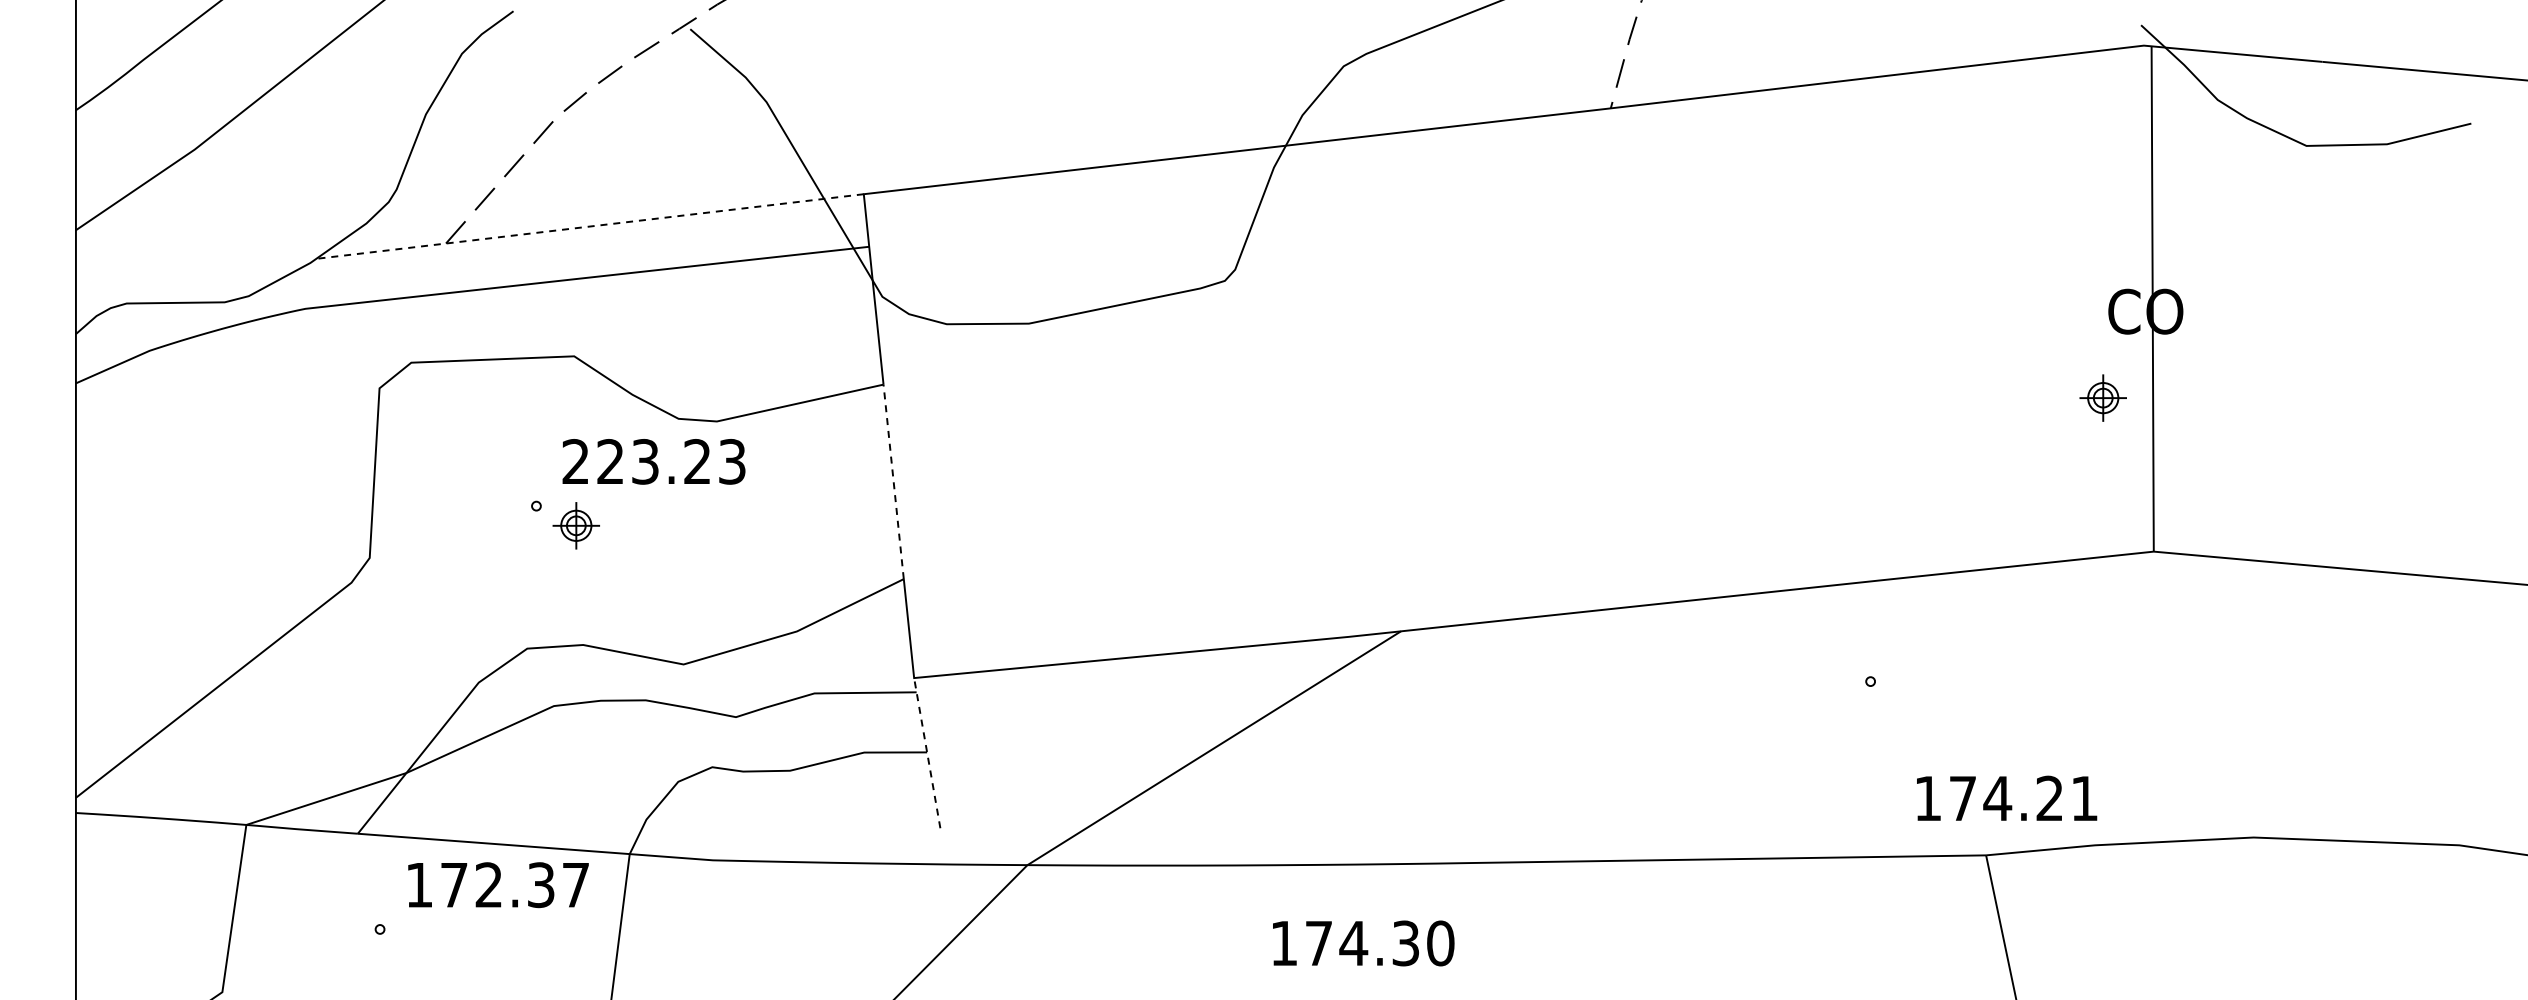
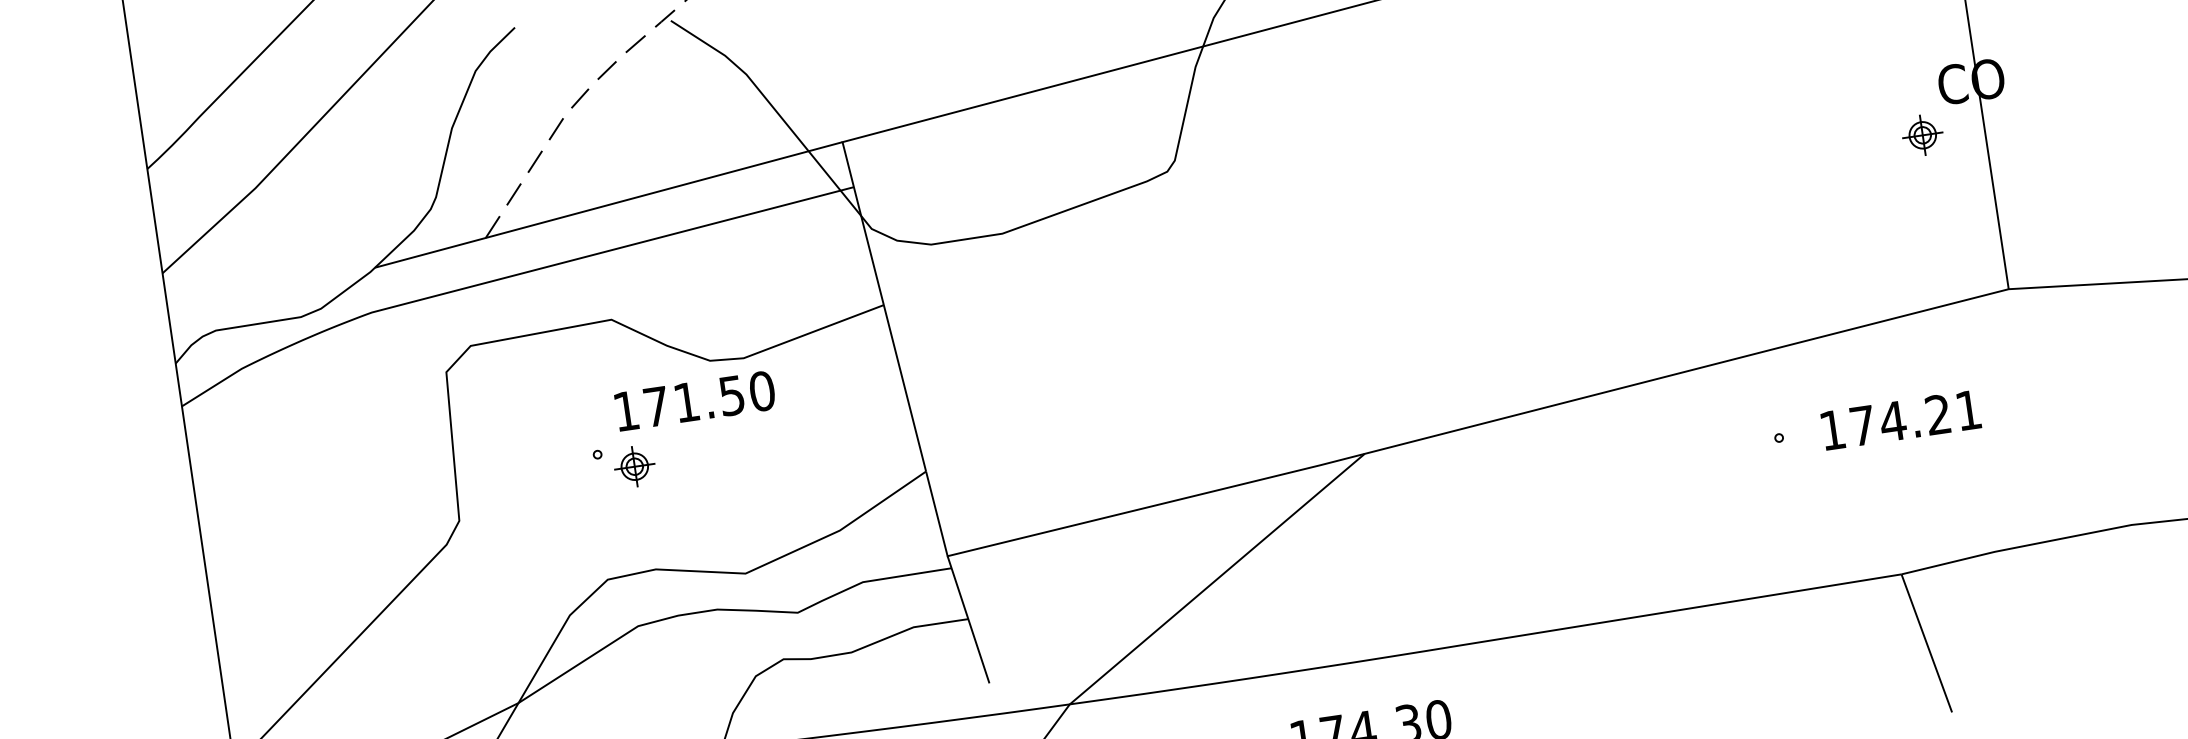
line: (590, 226) -> (609, 204), dashed -> solid
part: (2102, 397) -> (1922, 134), moved
text: (654, 461) -> (694, 400), 223.23 -> 171.50
line: (893, 481) -> (904, 388), dashed -> solid
line: (927, 752) -> (968, 619), dashed -> solid
text: (2007, 797) -> (1901, 419), moved

